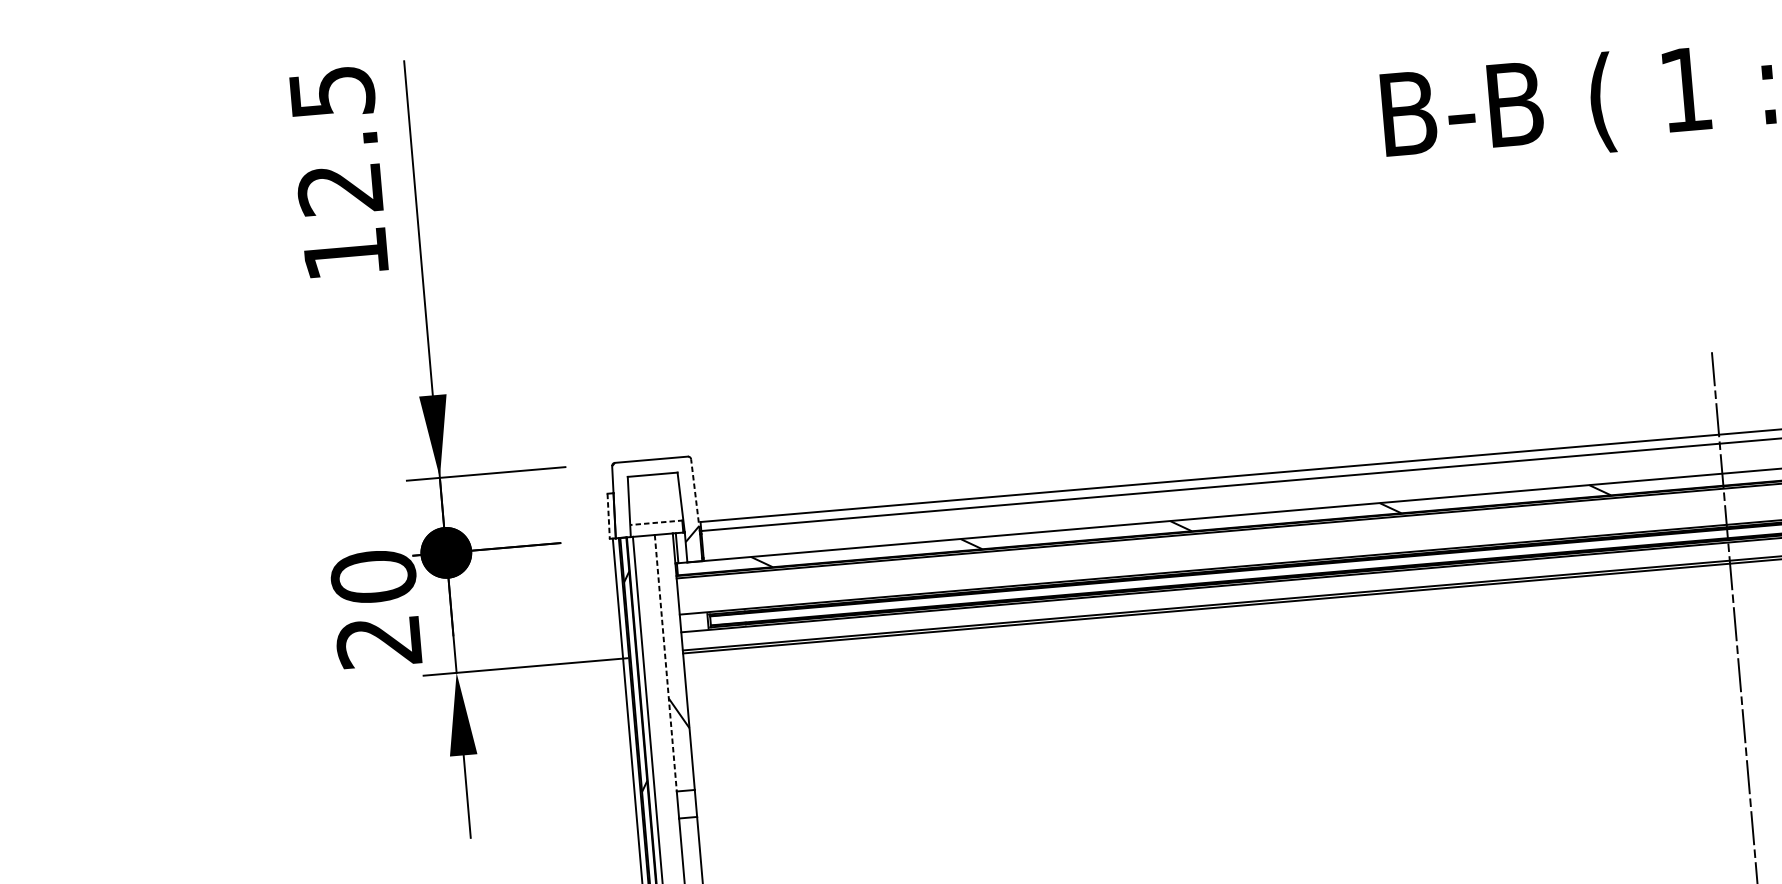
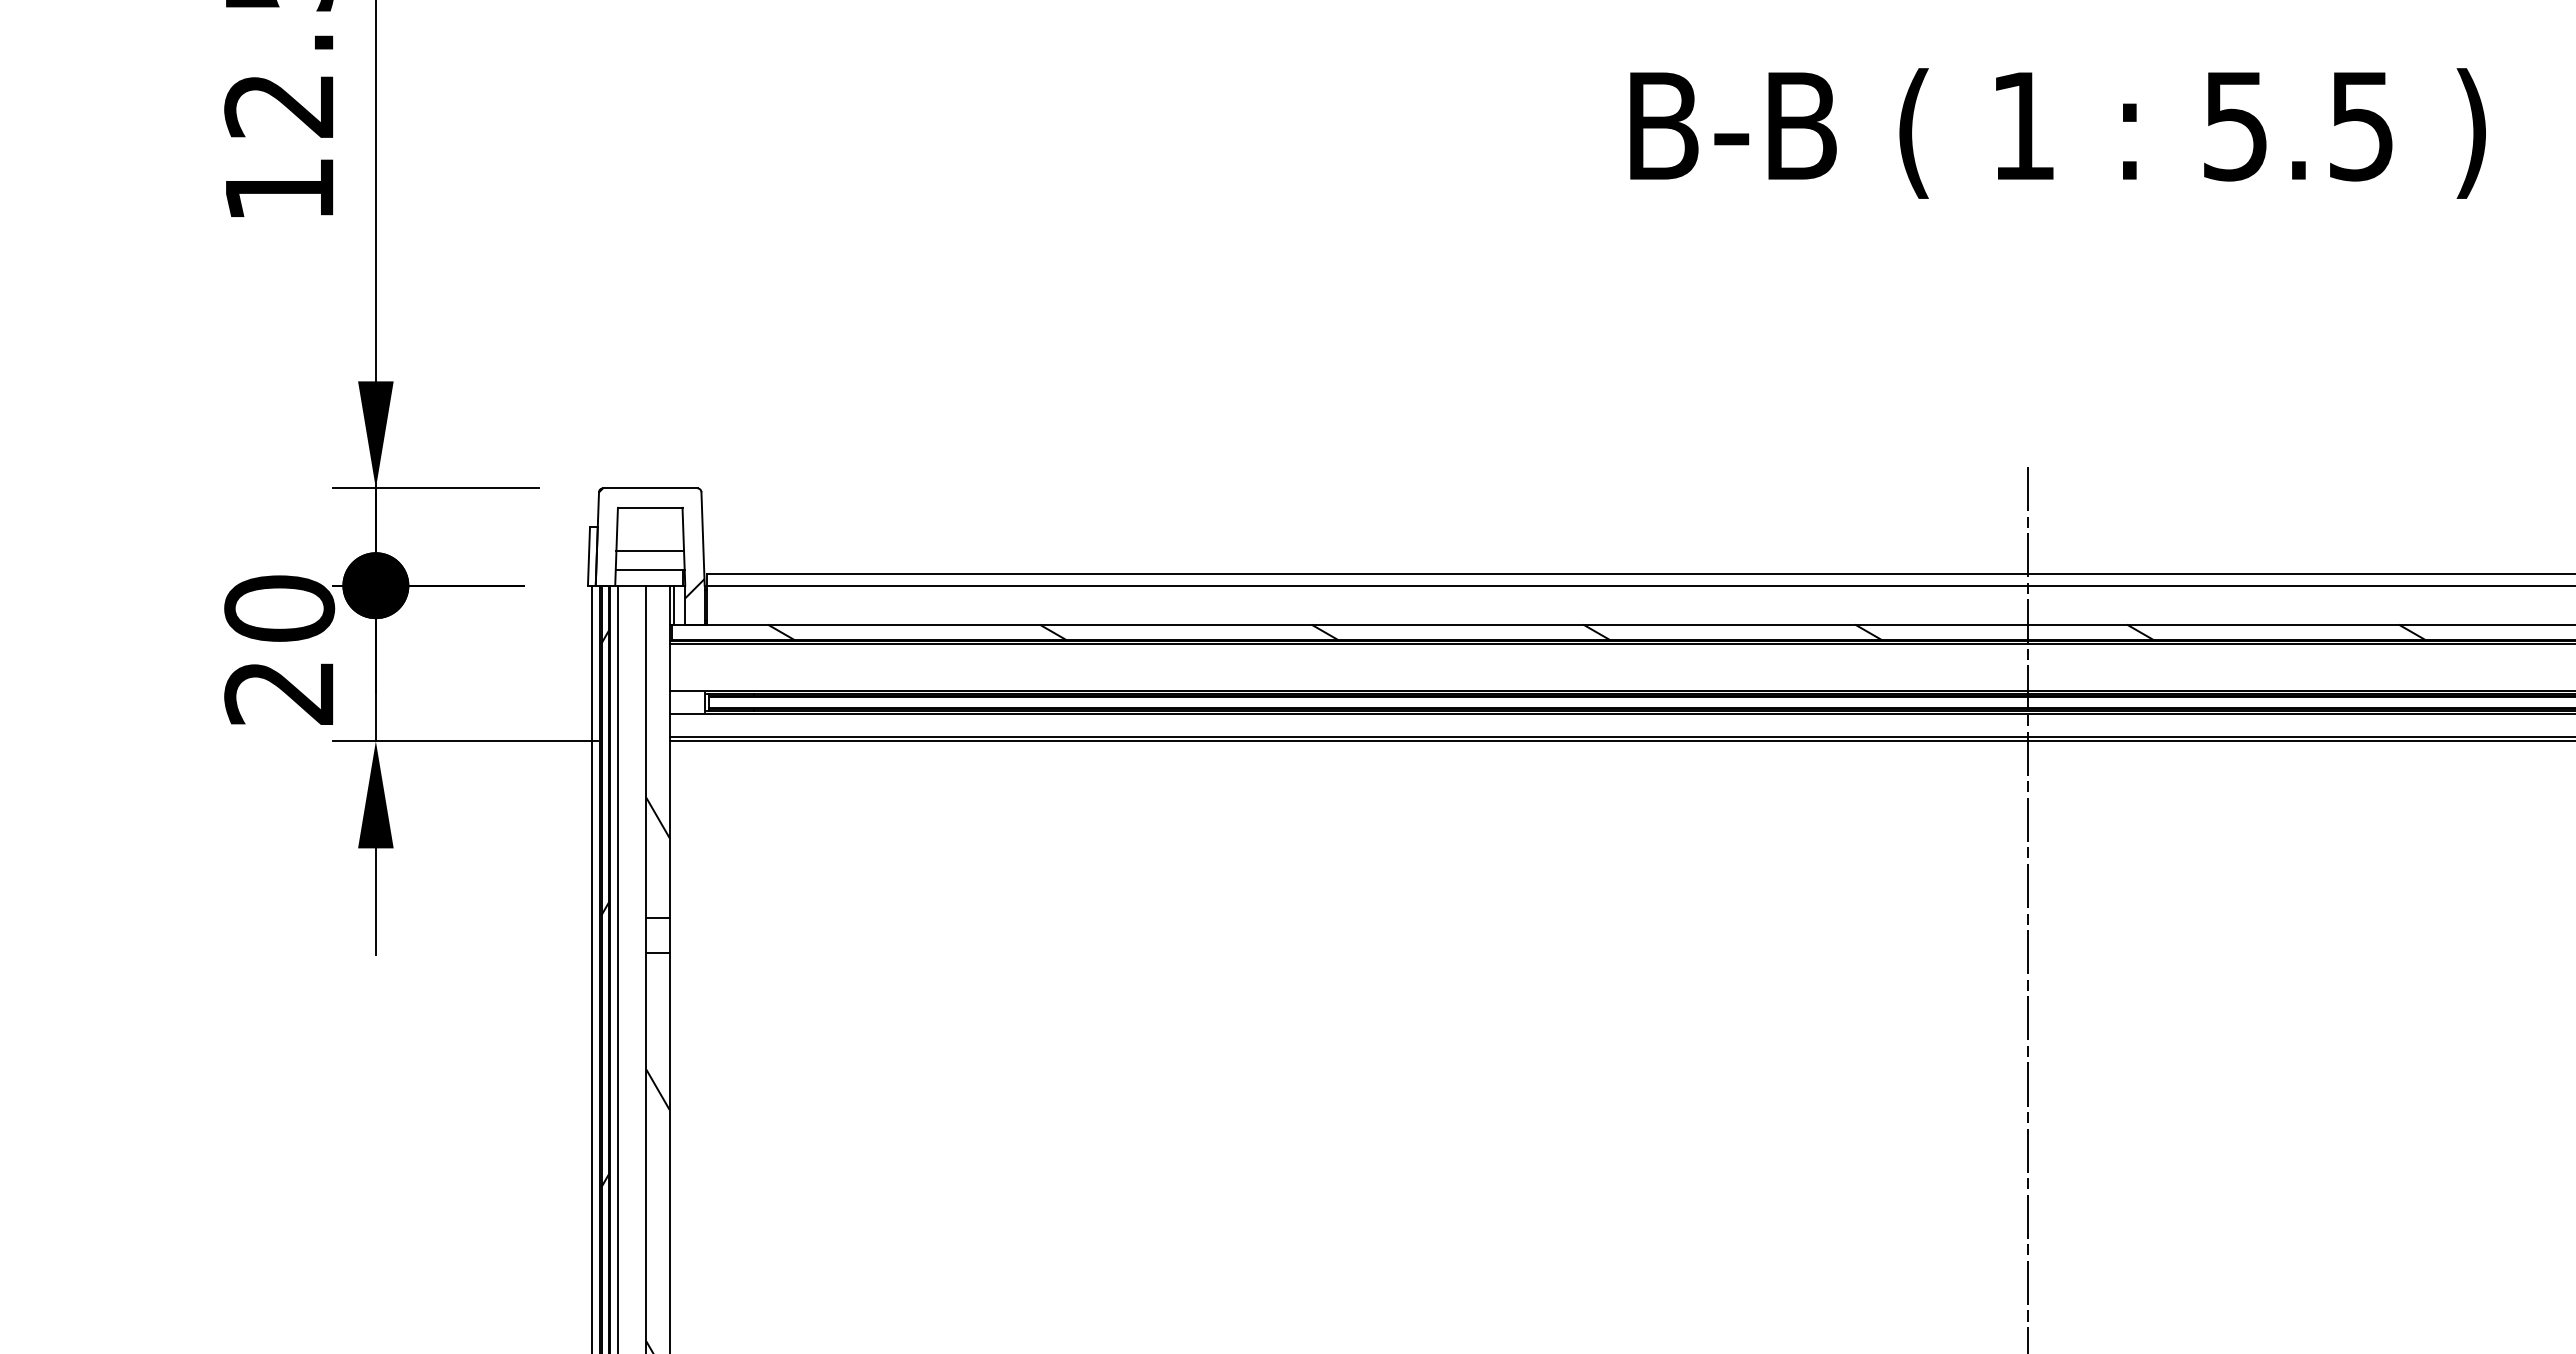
line: (695, 494) -> (703, 538), dashed -> solid
line: (655, 507) -> (650, 550), added
line: (608, 517) -> (588, 557), dashed -> solid
line: (656, 523) -> (649, 570), dashed -> solid
line: (665, 663) -> (646, 752), dashed -> solid

